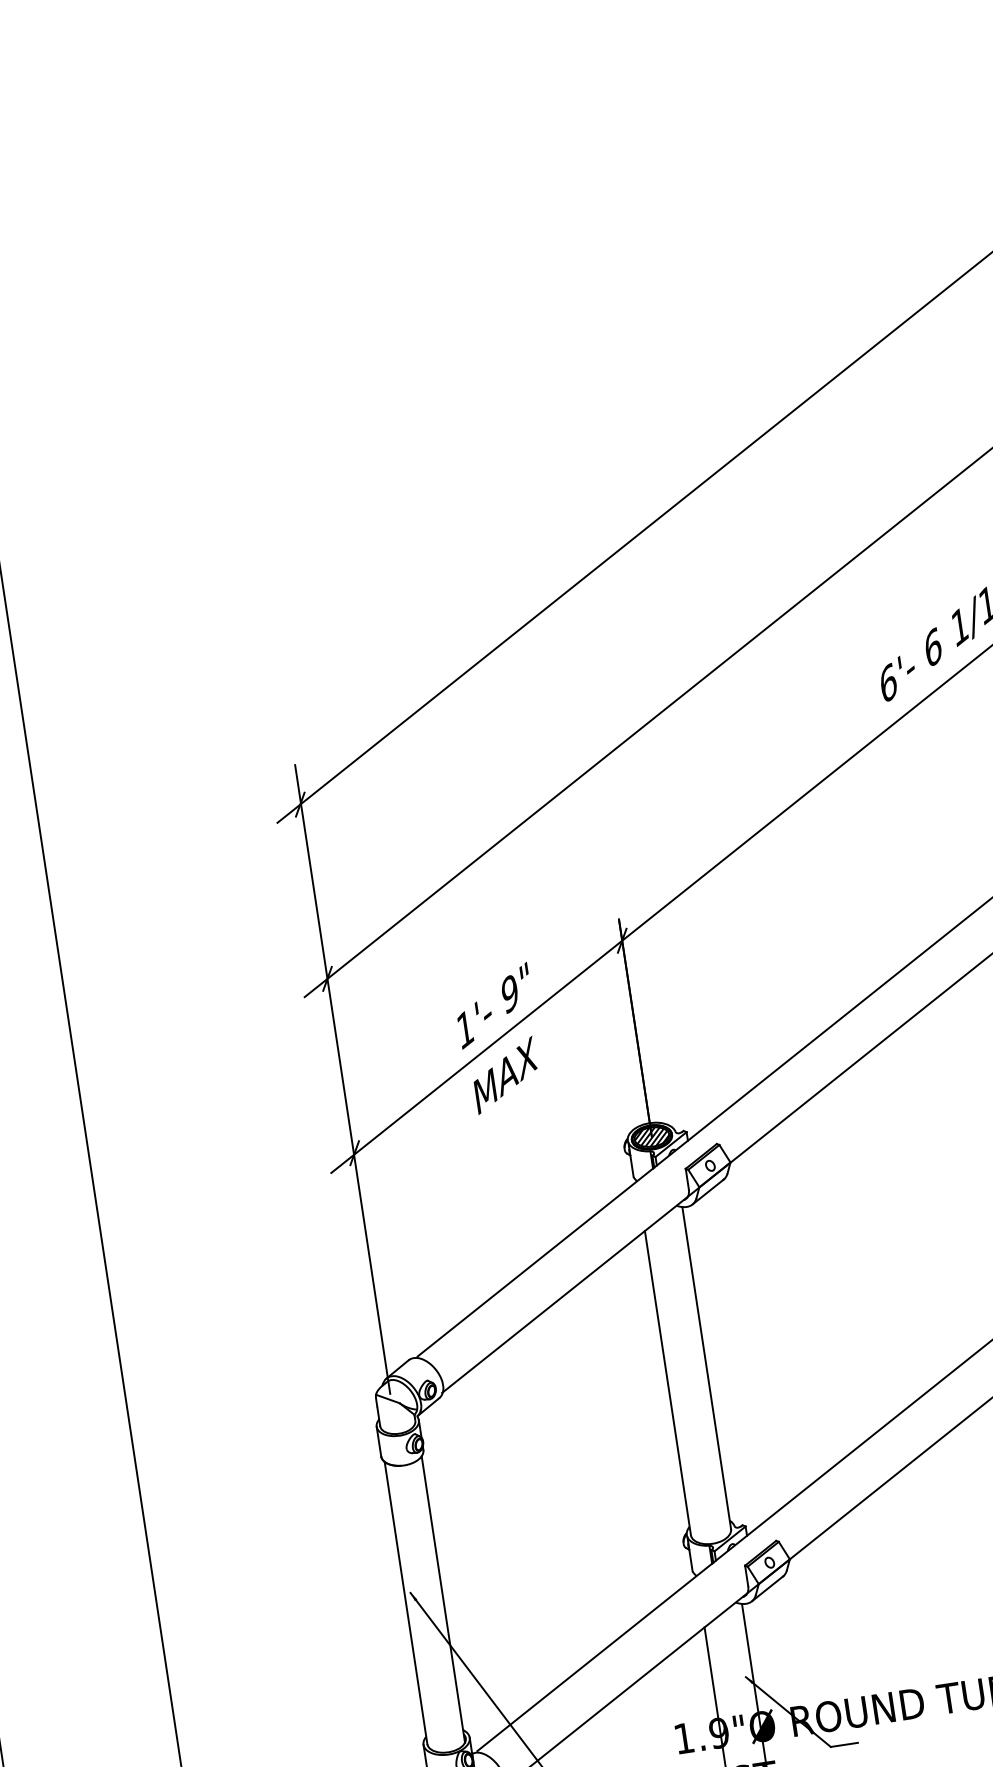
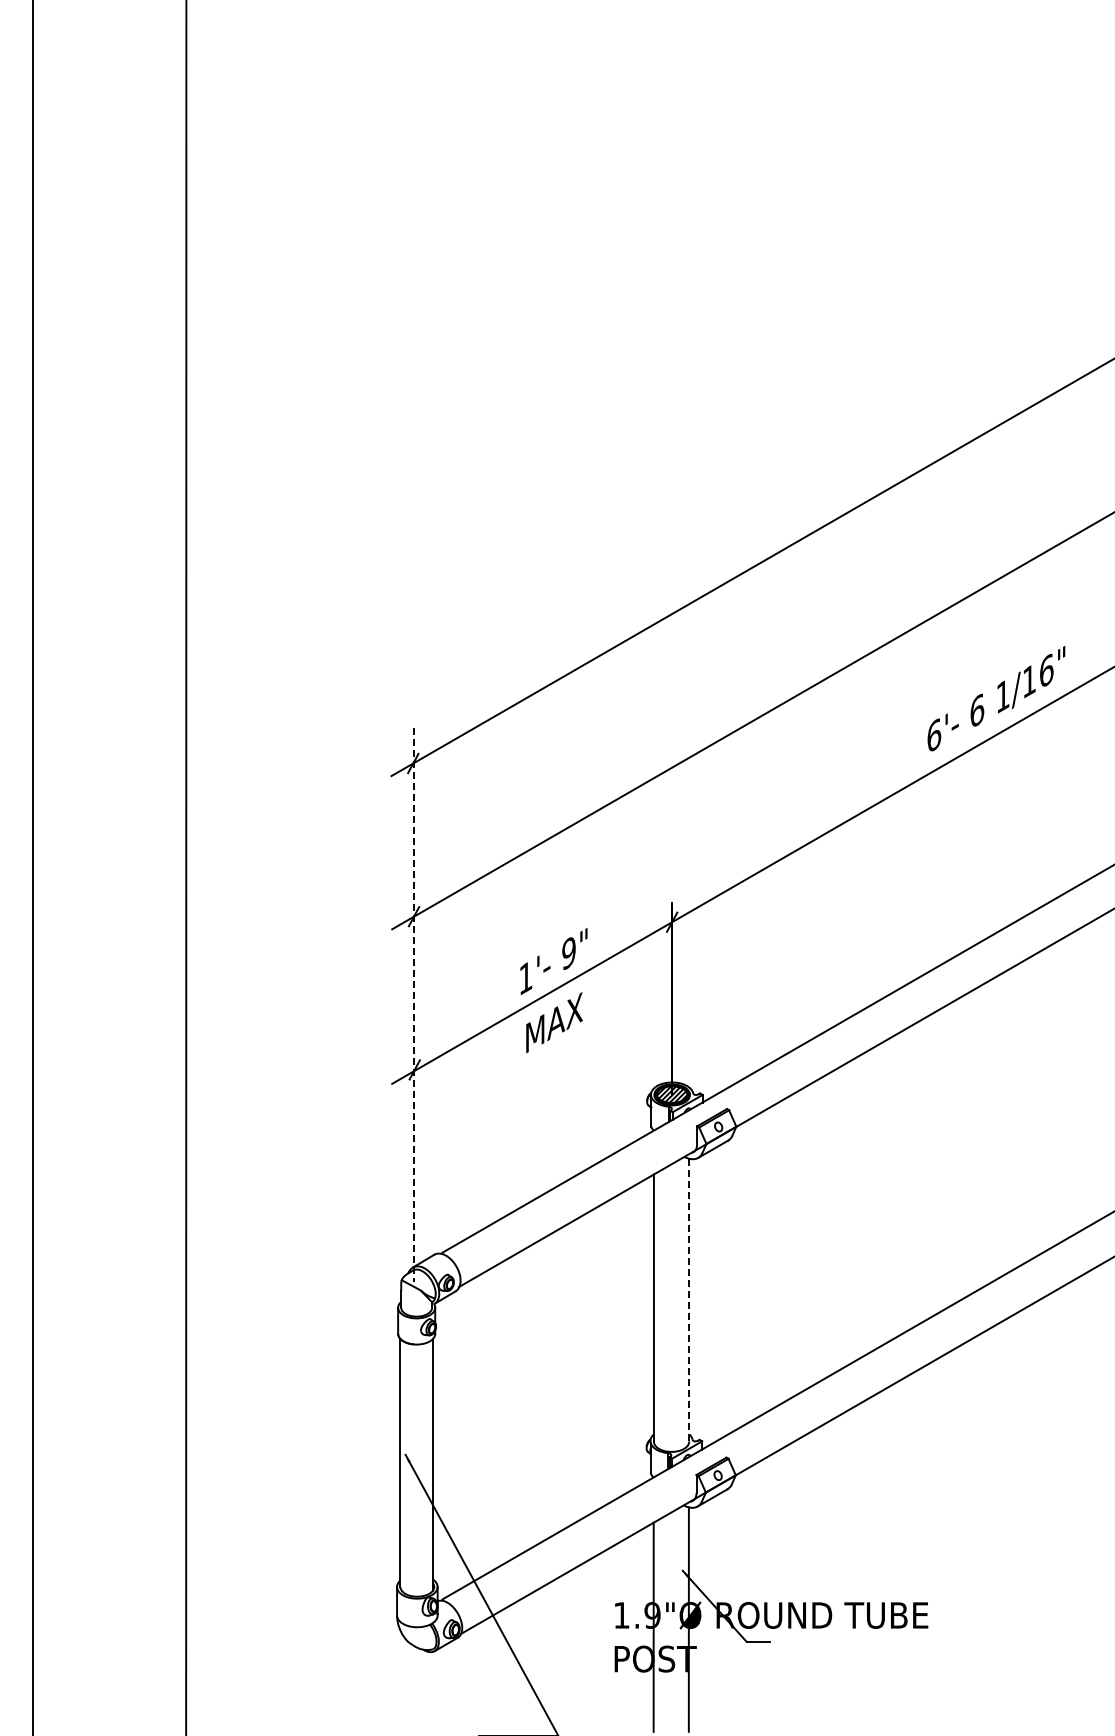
line: (343, 1079) -> (414, 1005), solid -> dashed
line: (707, 1368) -> (689, 1300), solid -> dashed

